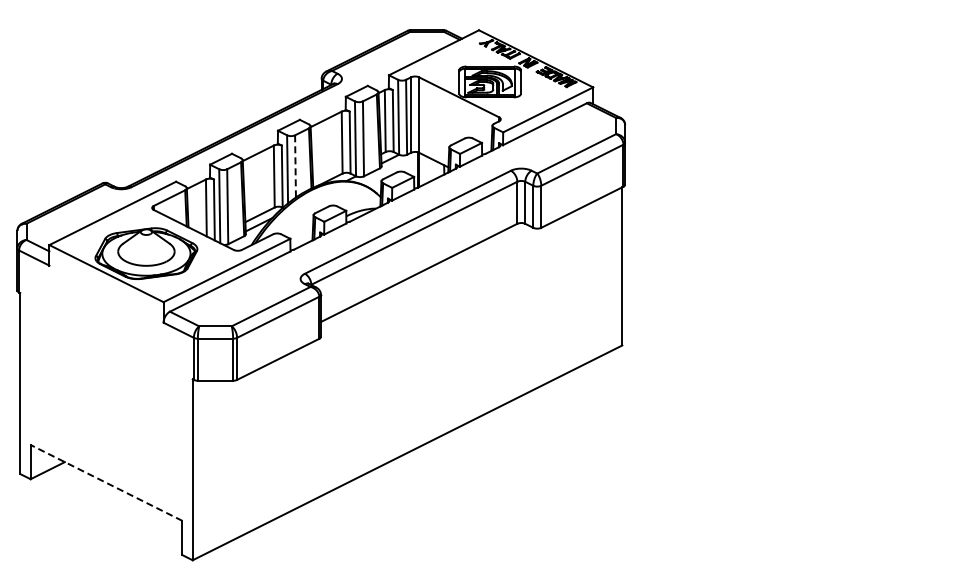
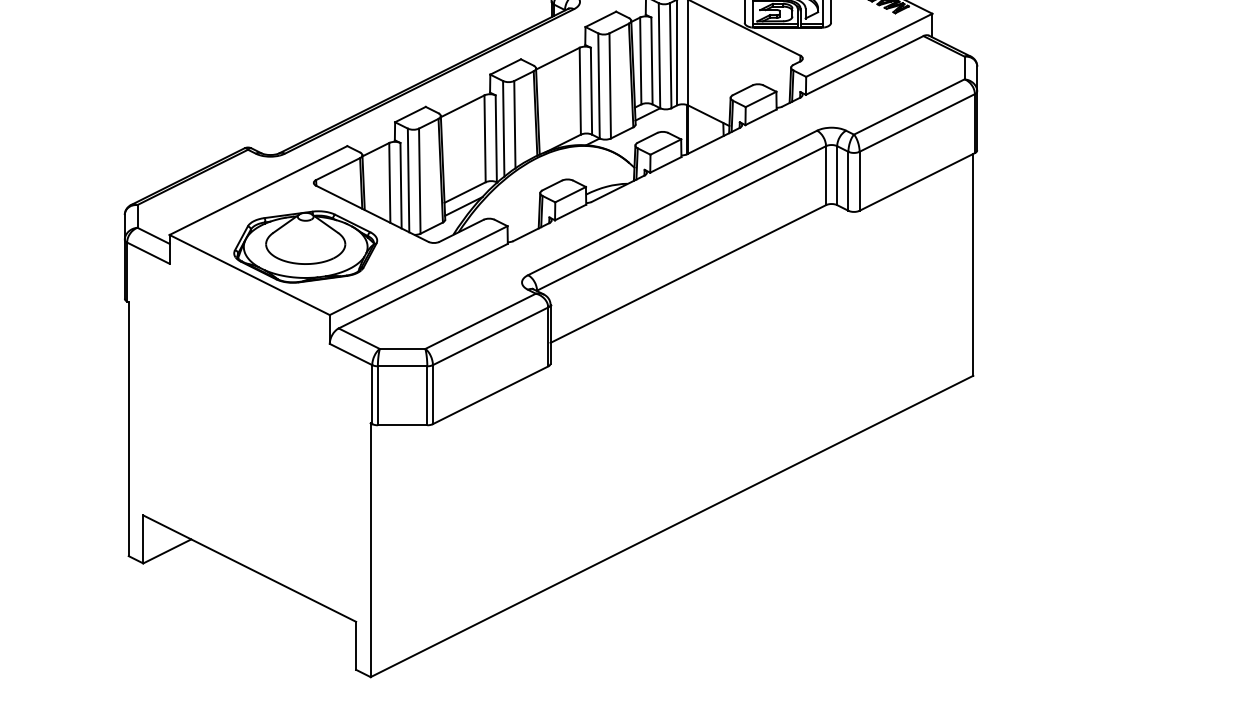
line: (295, 167) -> (514, 126), dashed -> solid
line: (106, 482) -> (249, 568), dashed -> solid

